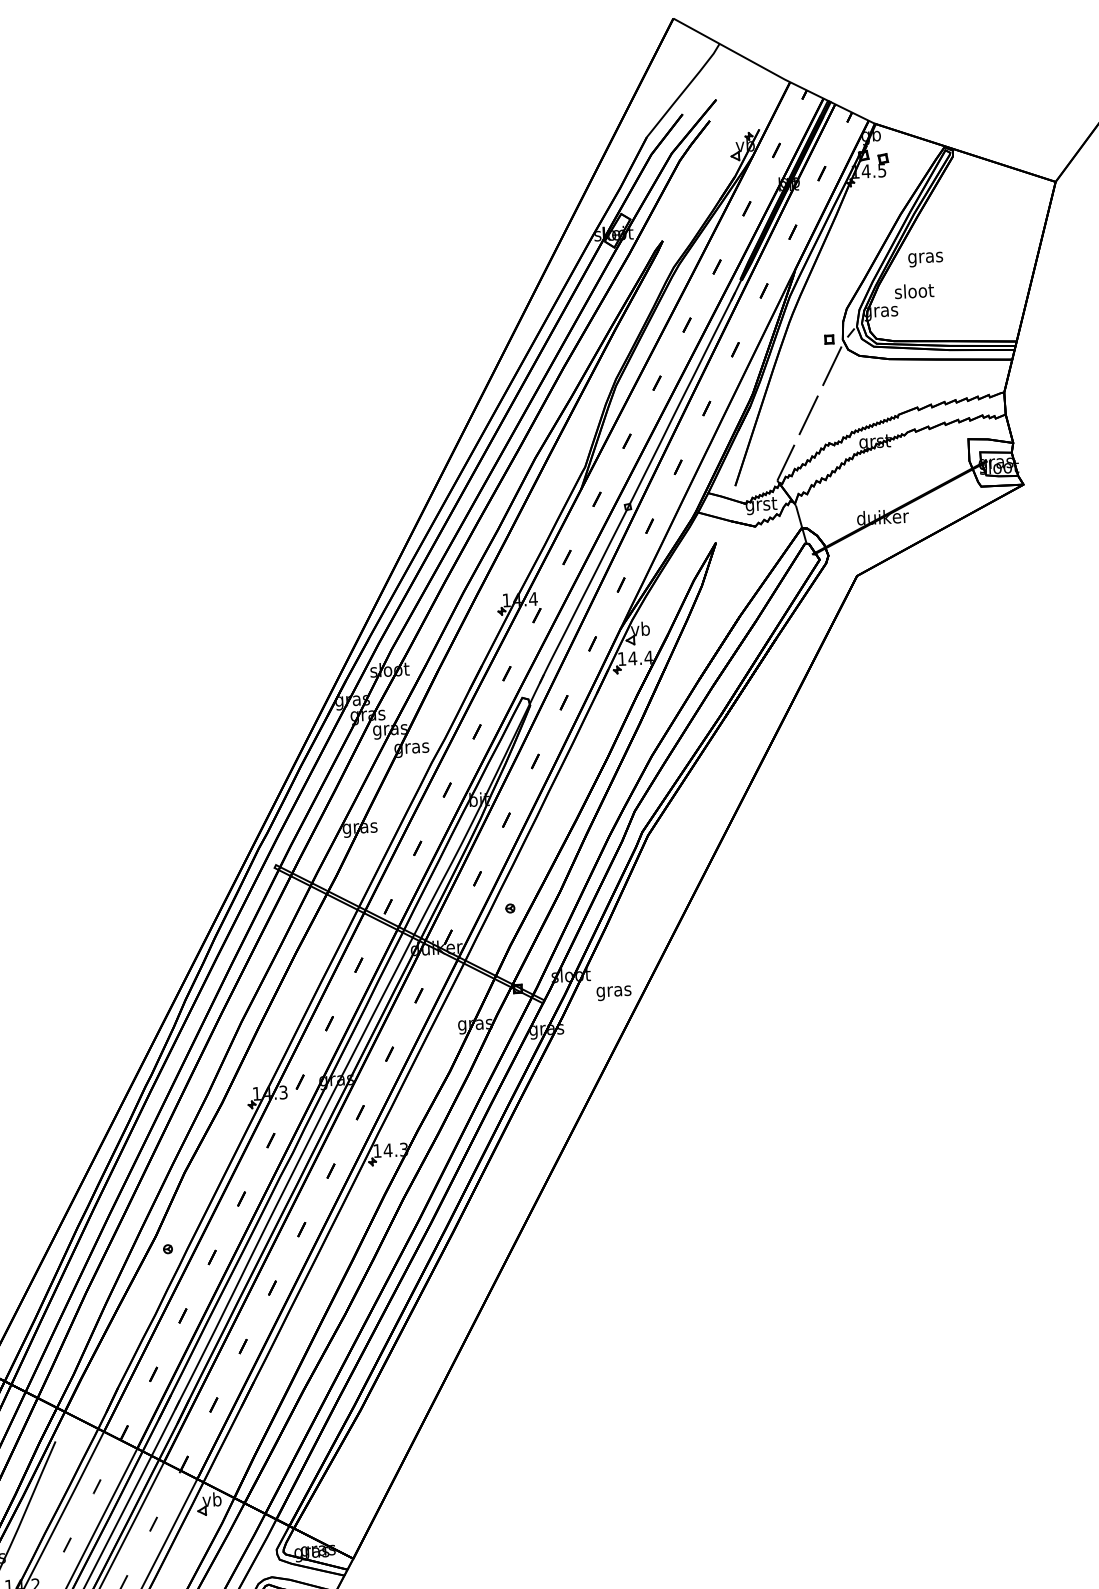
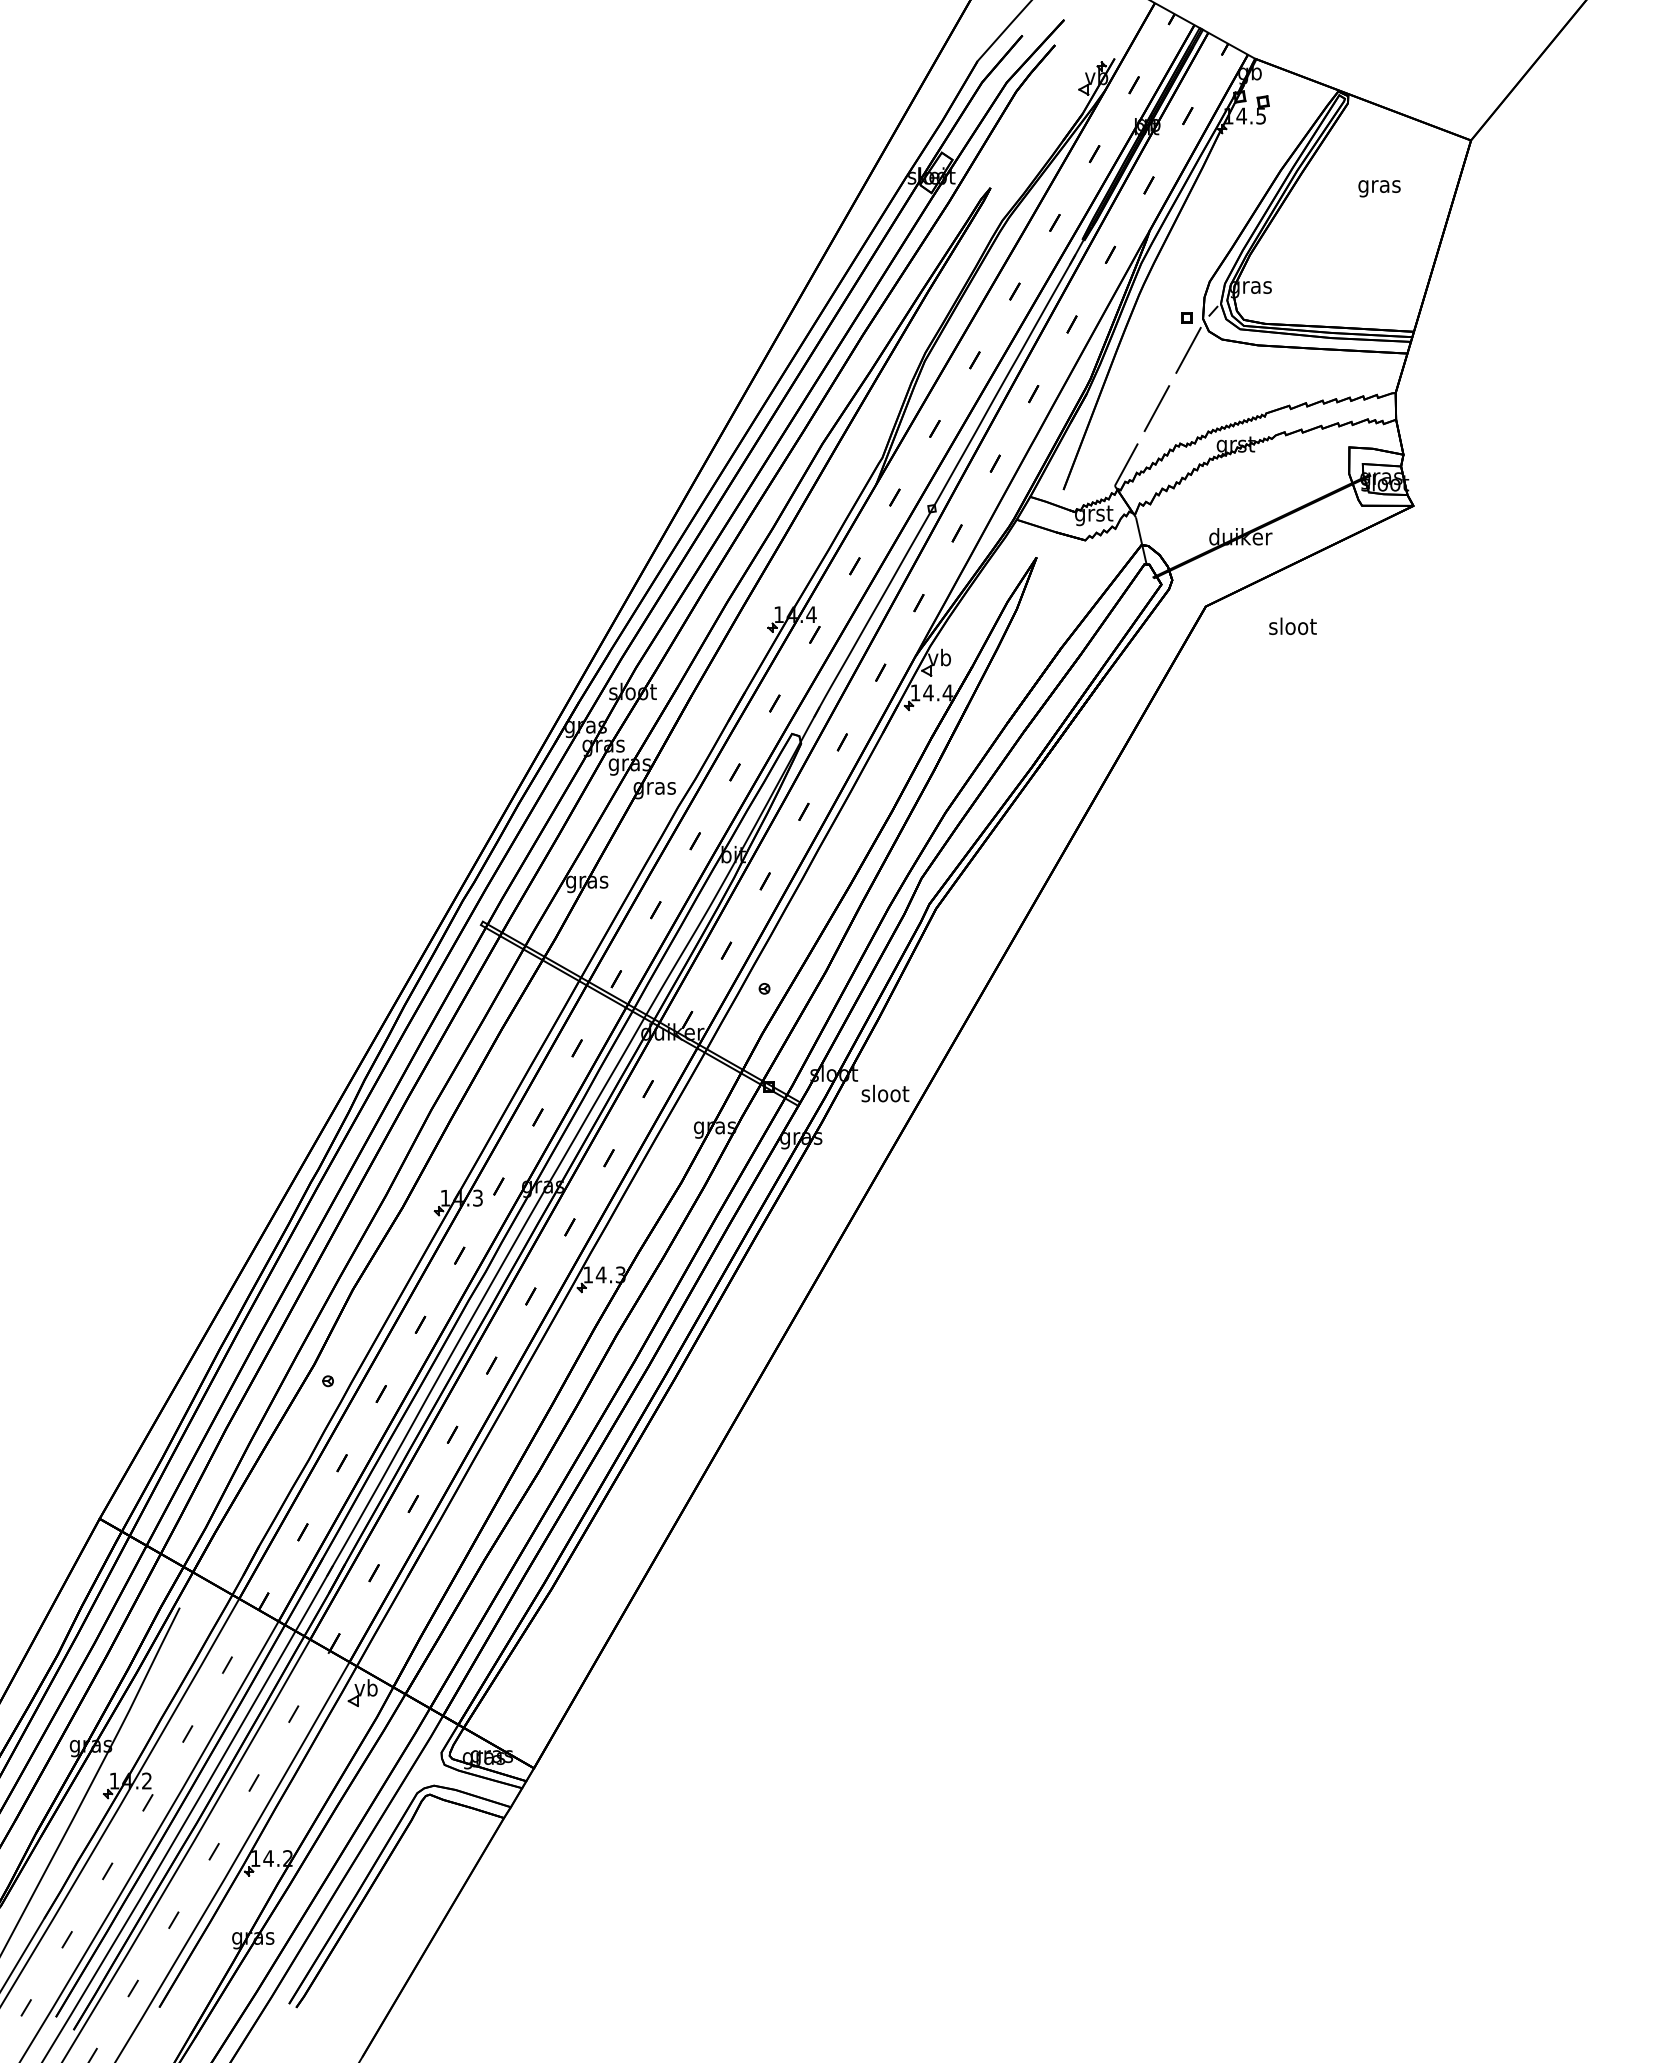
text: (925, 259) -> (1379, 188), moved
text: (914, 290) -> (1292, 625), moved
text: (614, 991) -> (885, 1095), gras -> sloot

